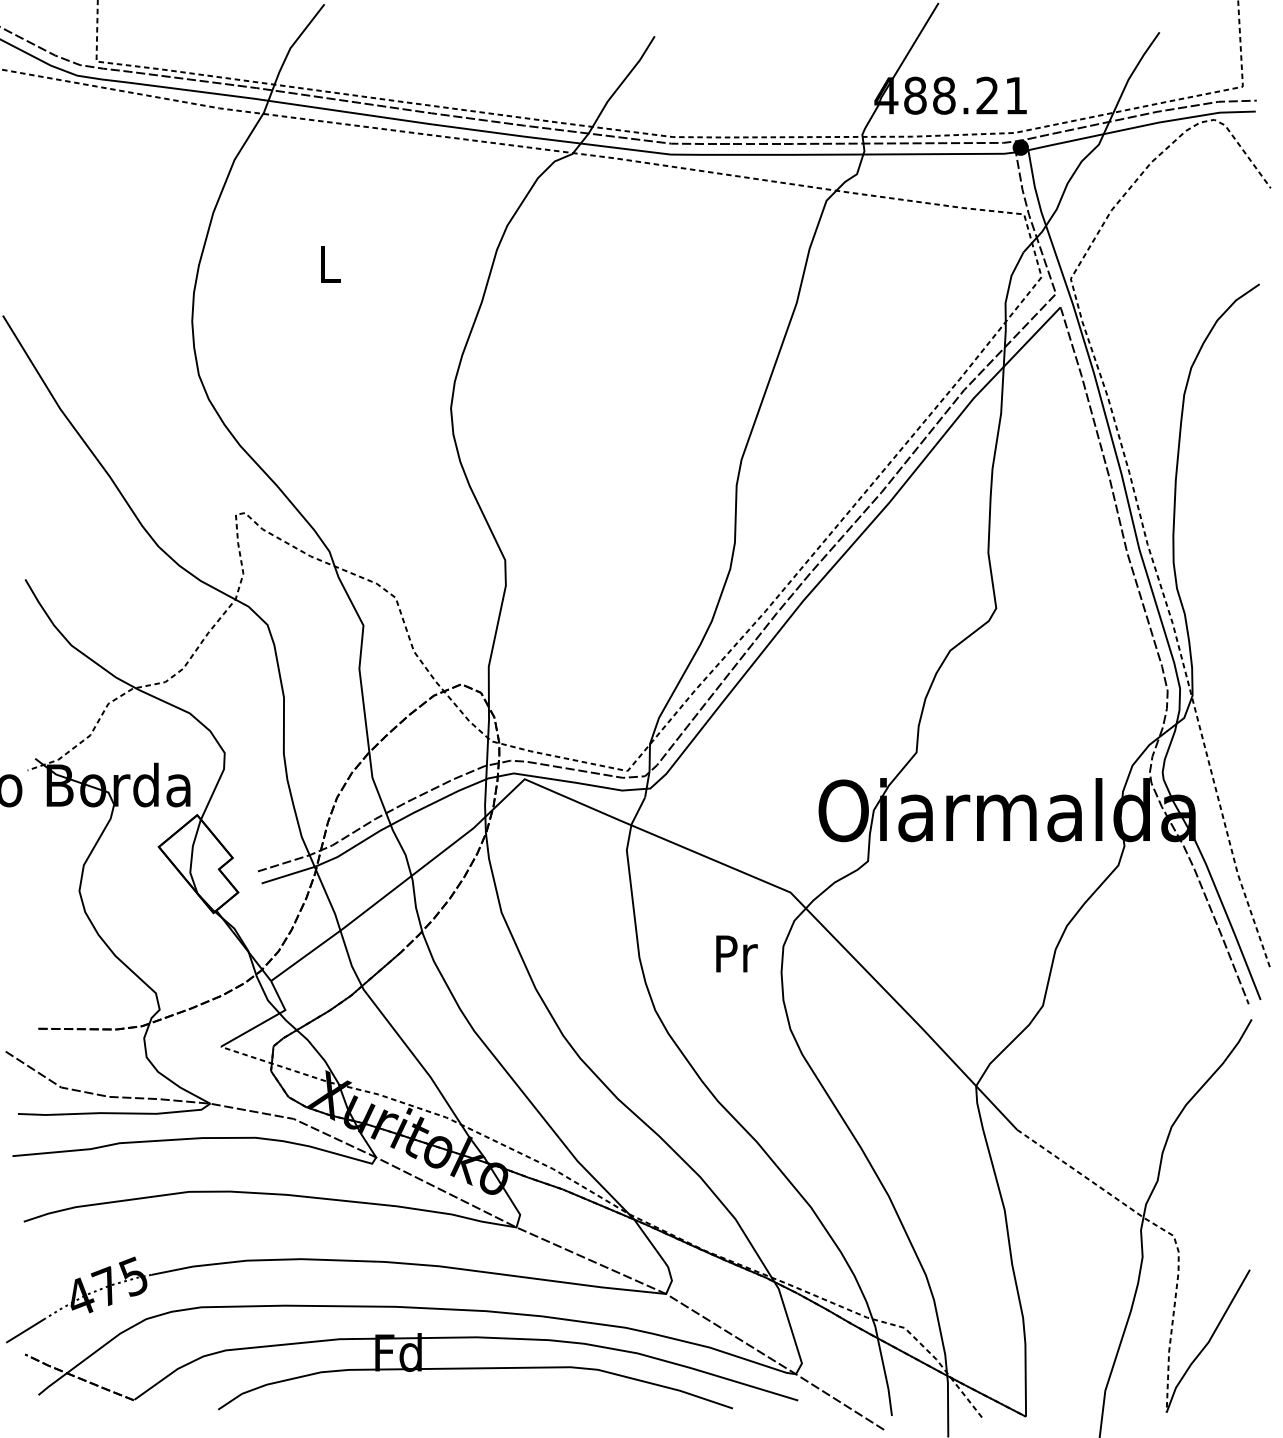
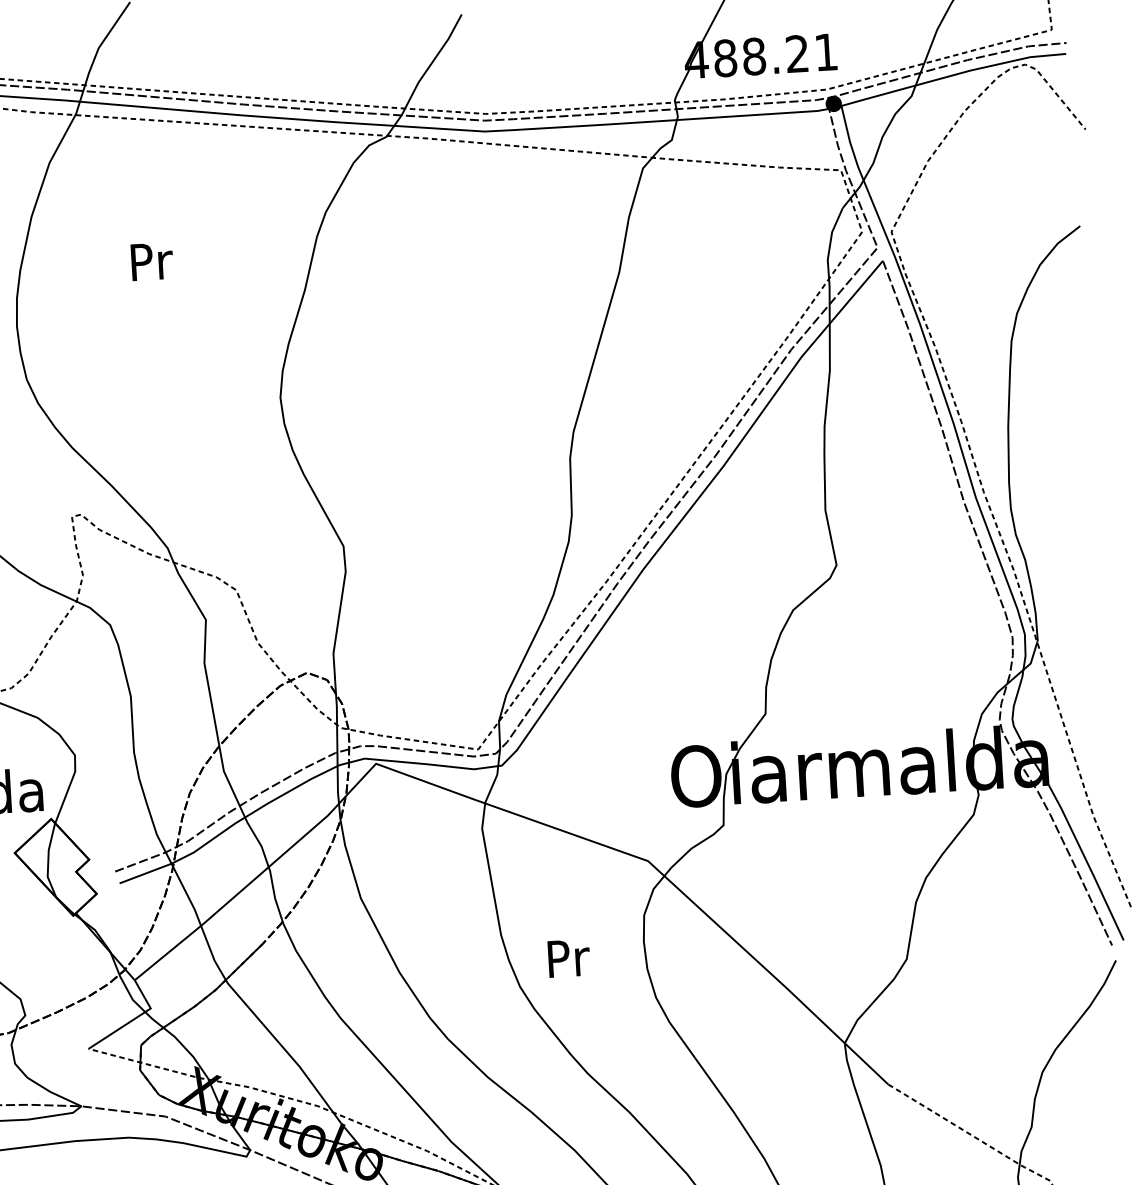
text: (330, 264) -> (151, 261), L -> Pr
text: (736, 953) -> (568, 957), moved

